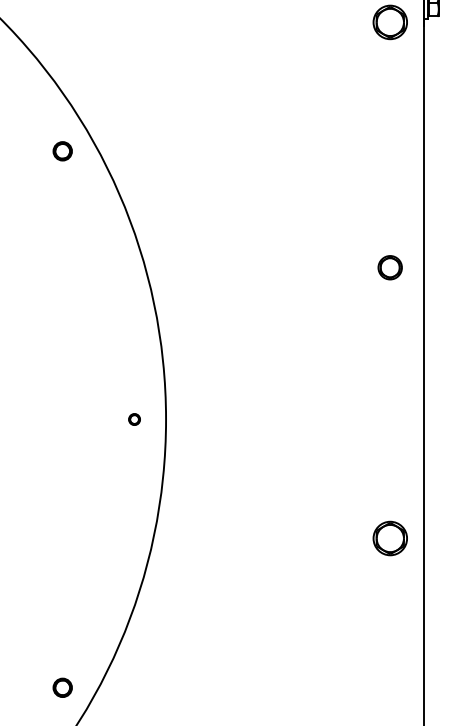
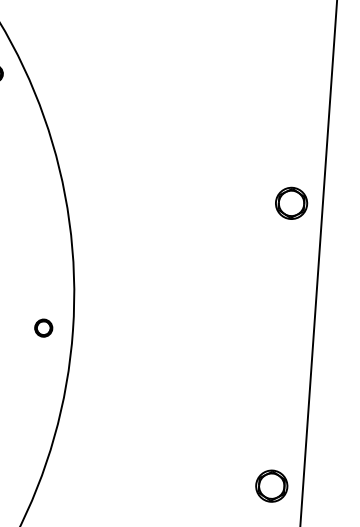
part: (389, 267) -> (290, 203), size x1.43
part: (134, 419) -> (43, 328), size x1.67
part: (389, 538) -> (271, 486), moved

